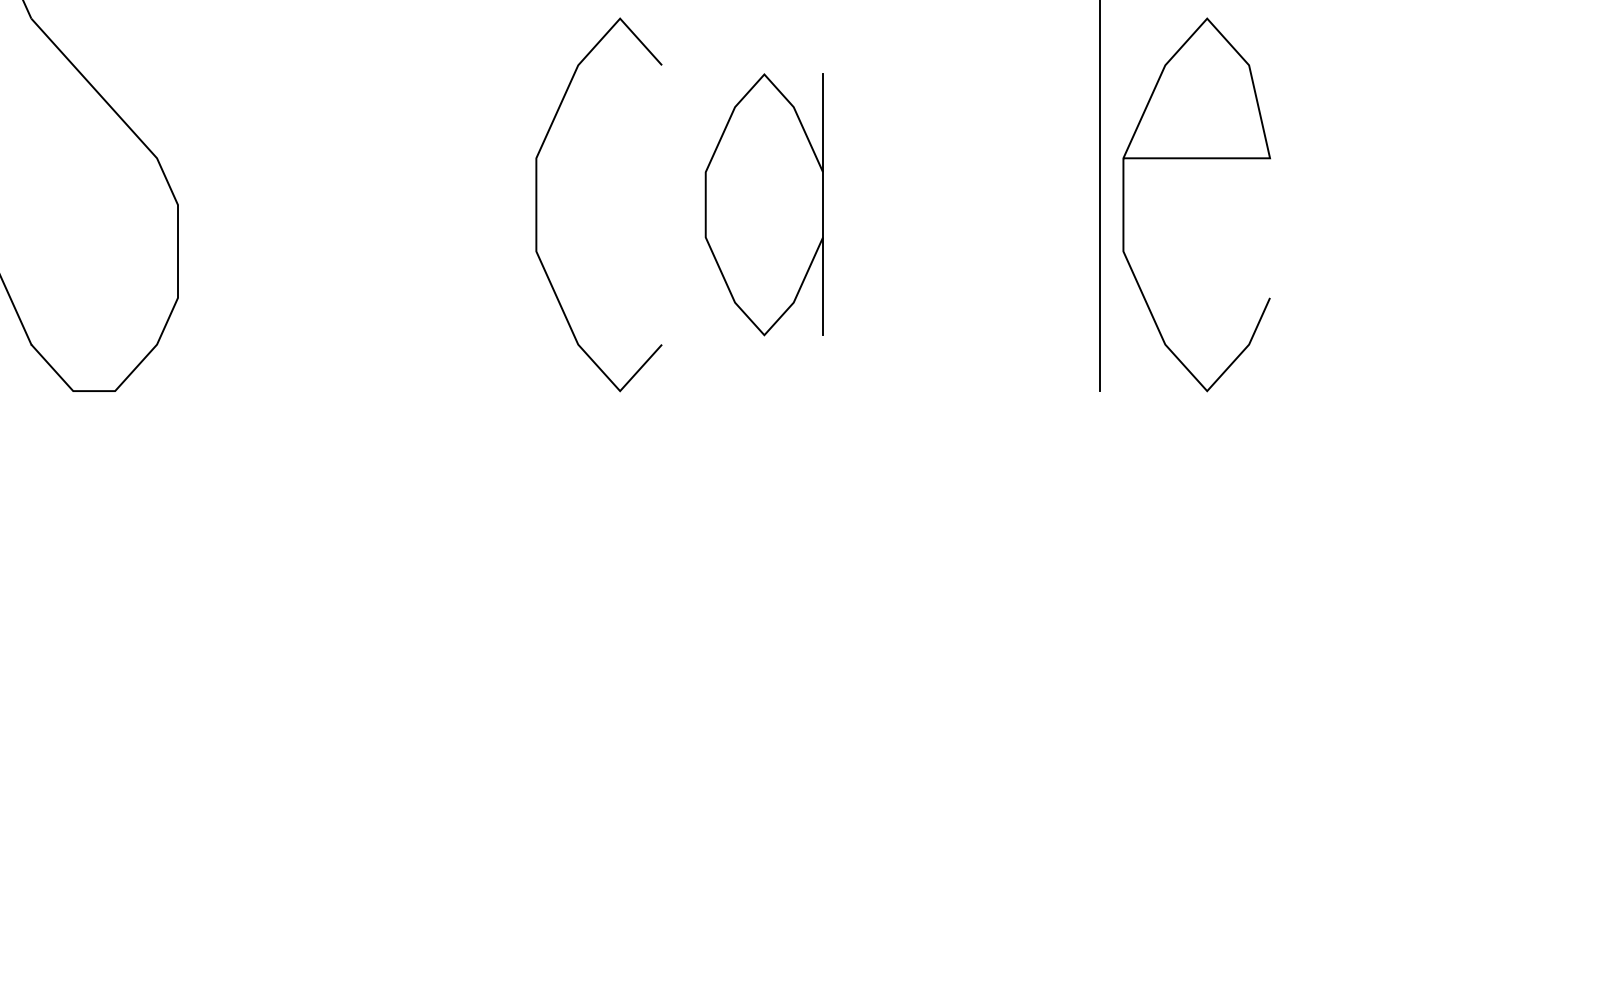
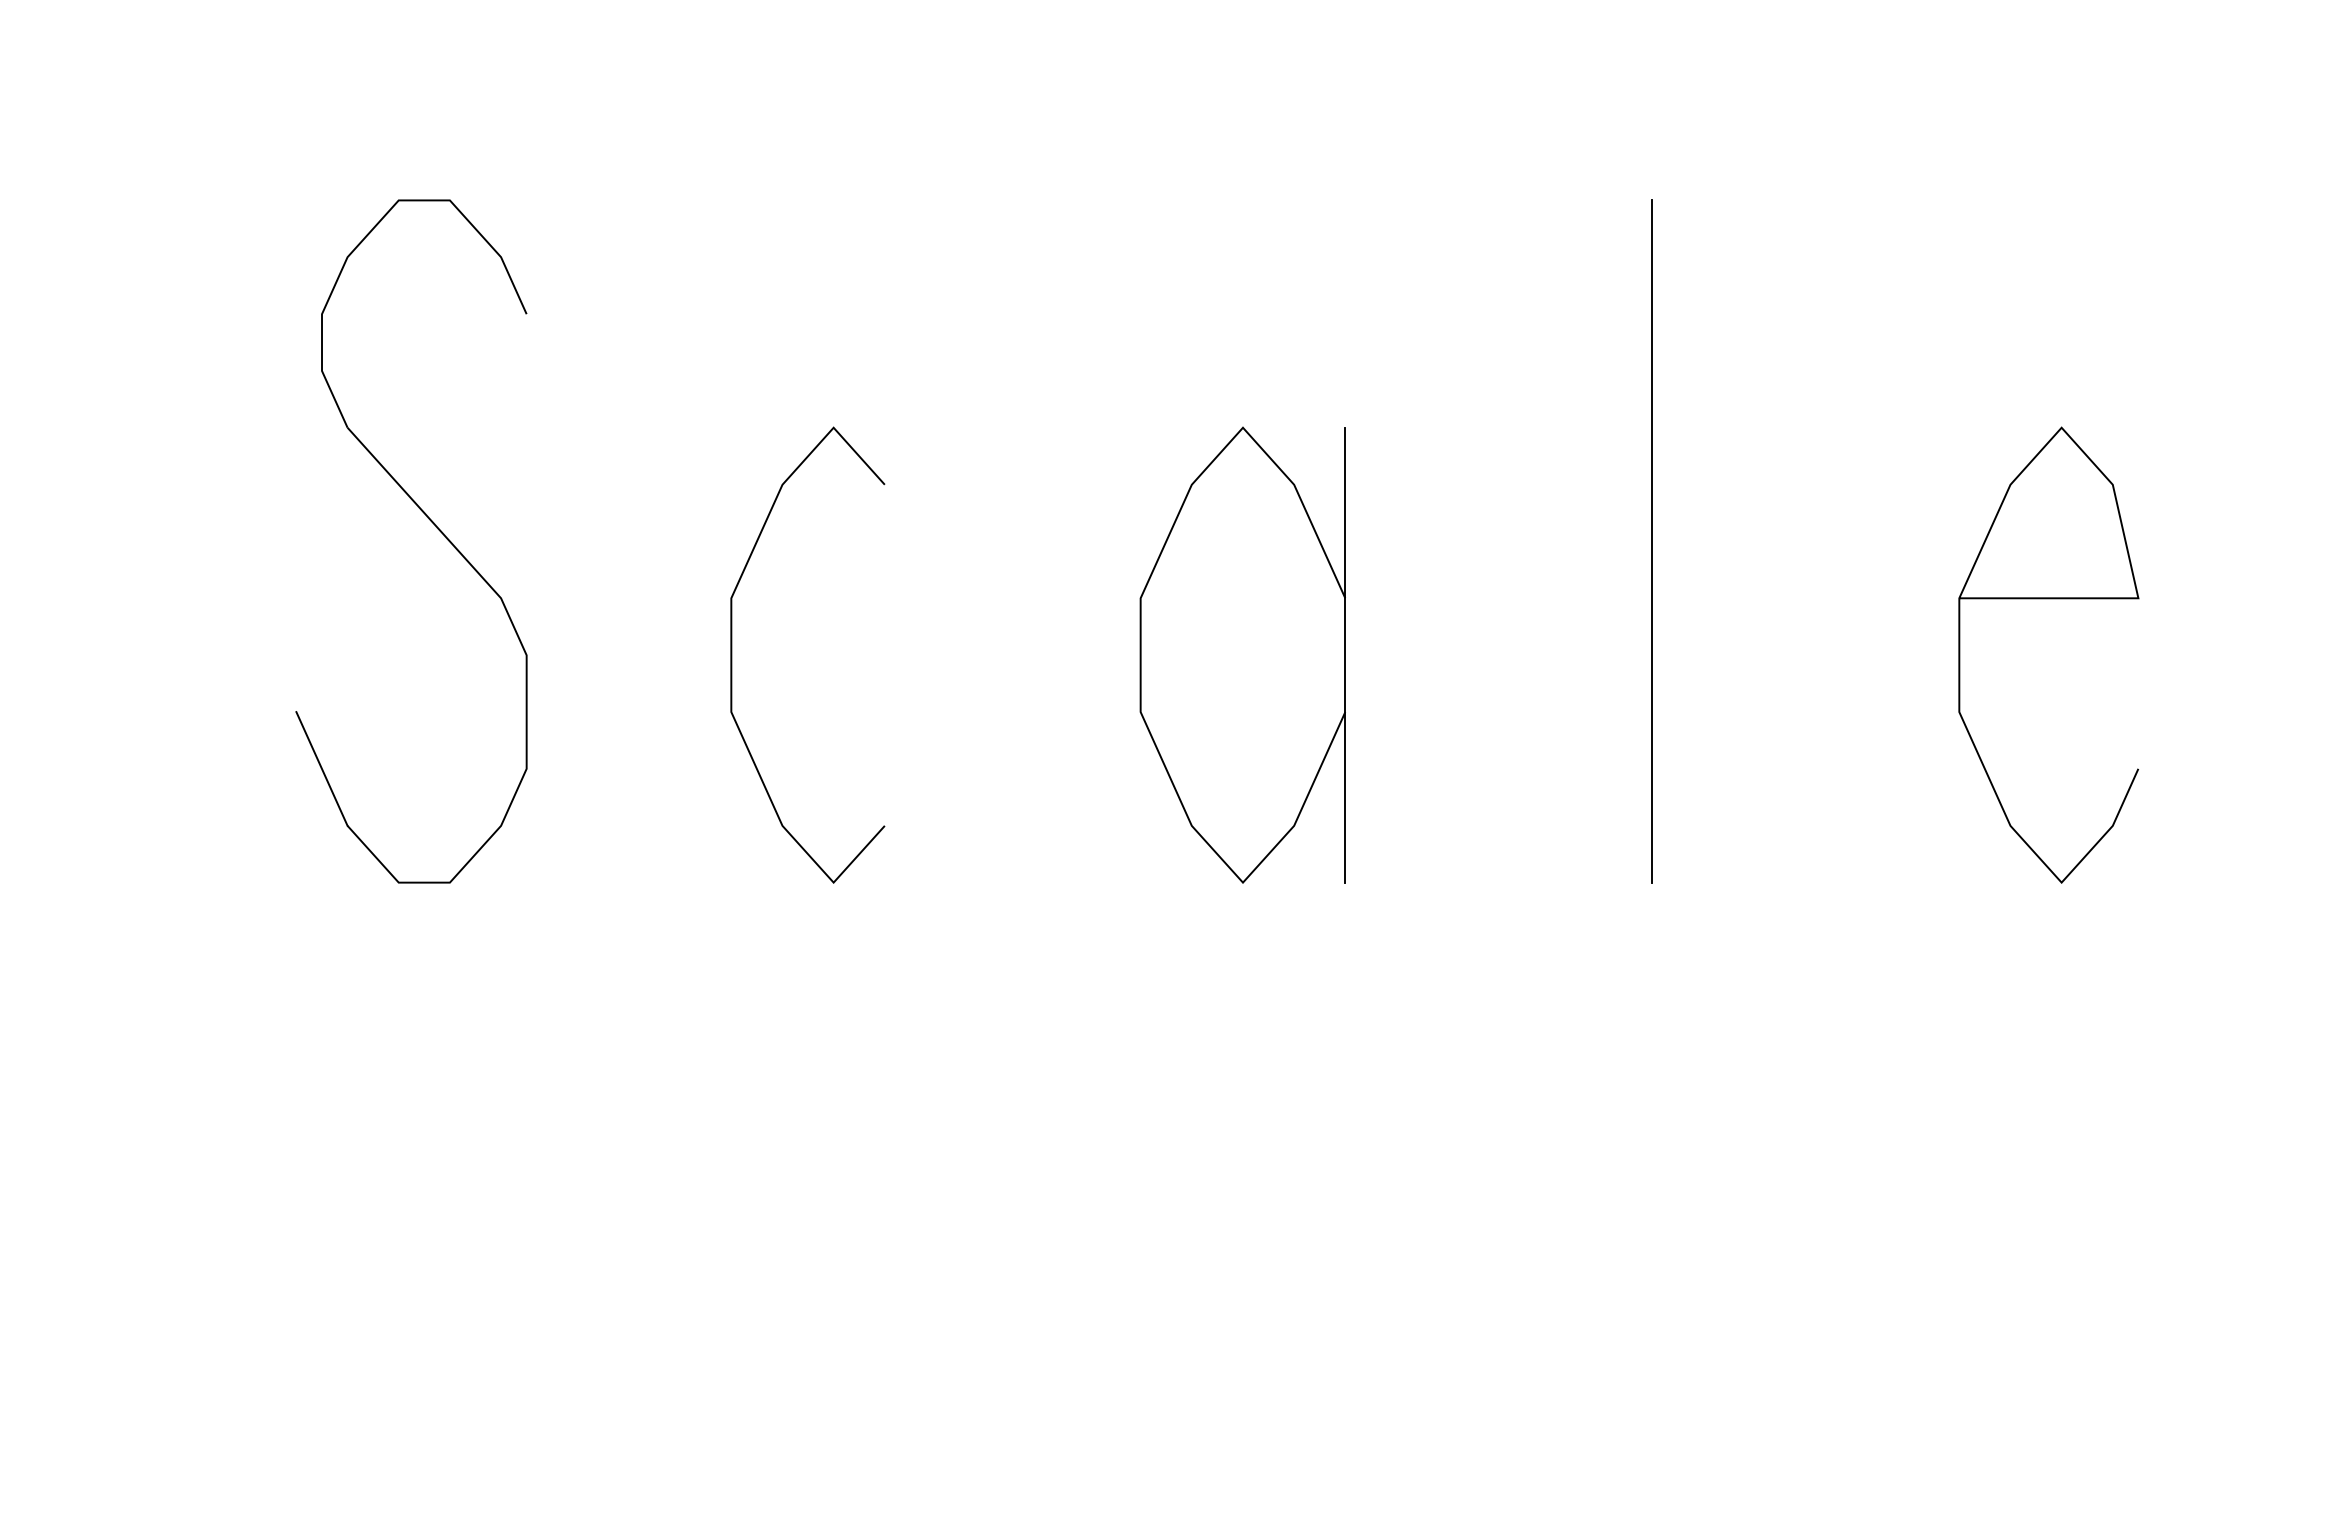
curve: (1196, 159) -> (2048, 599), moved
curve: (537, 204) -> (732, 654), moved
part: (764, 204) -> (1242, 654), size x1.43

